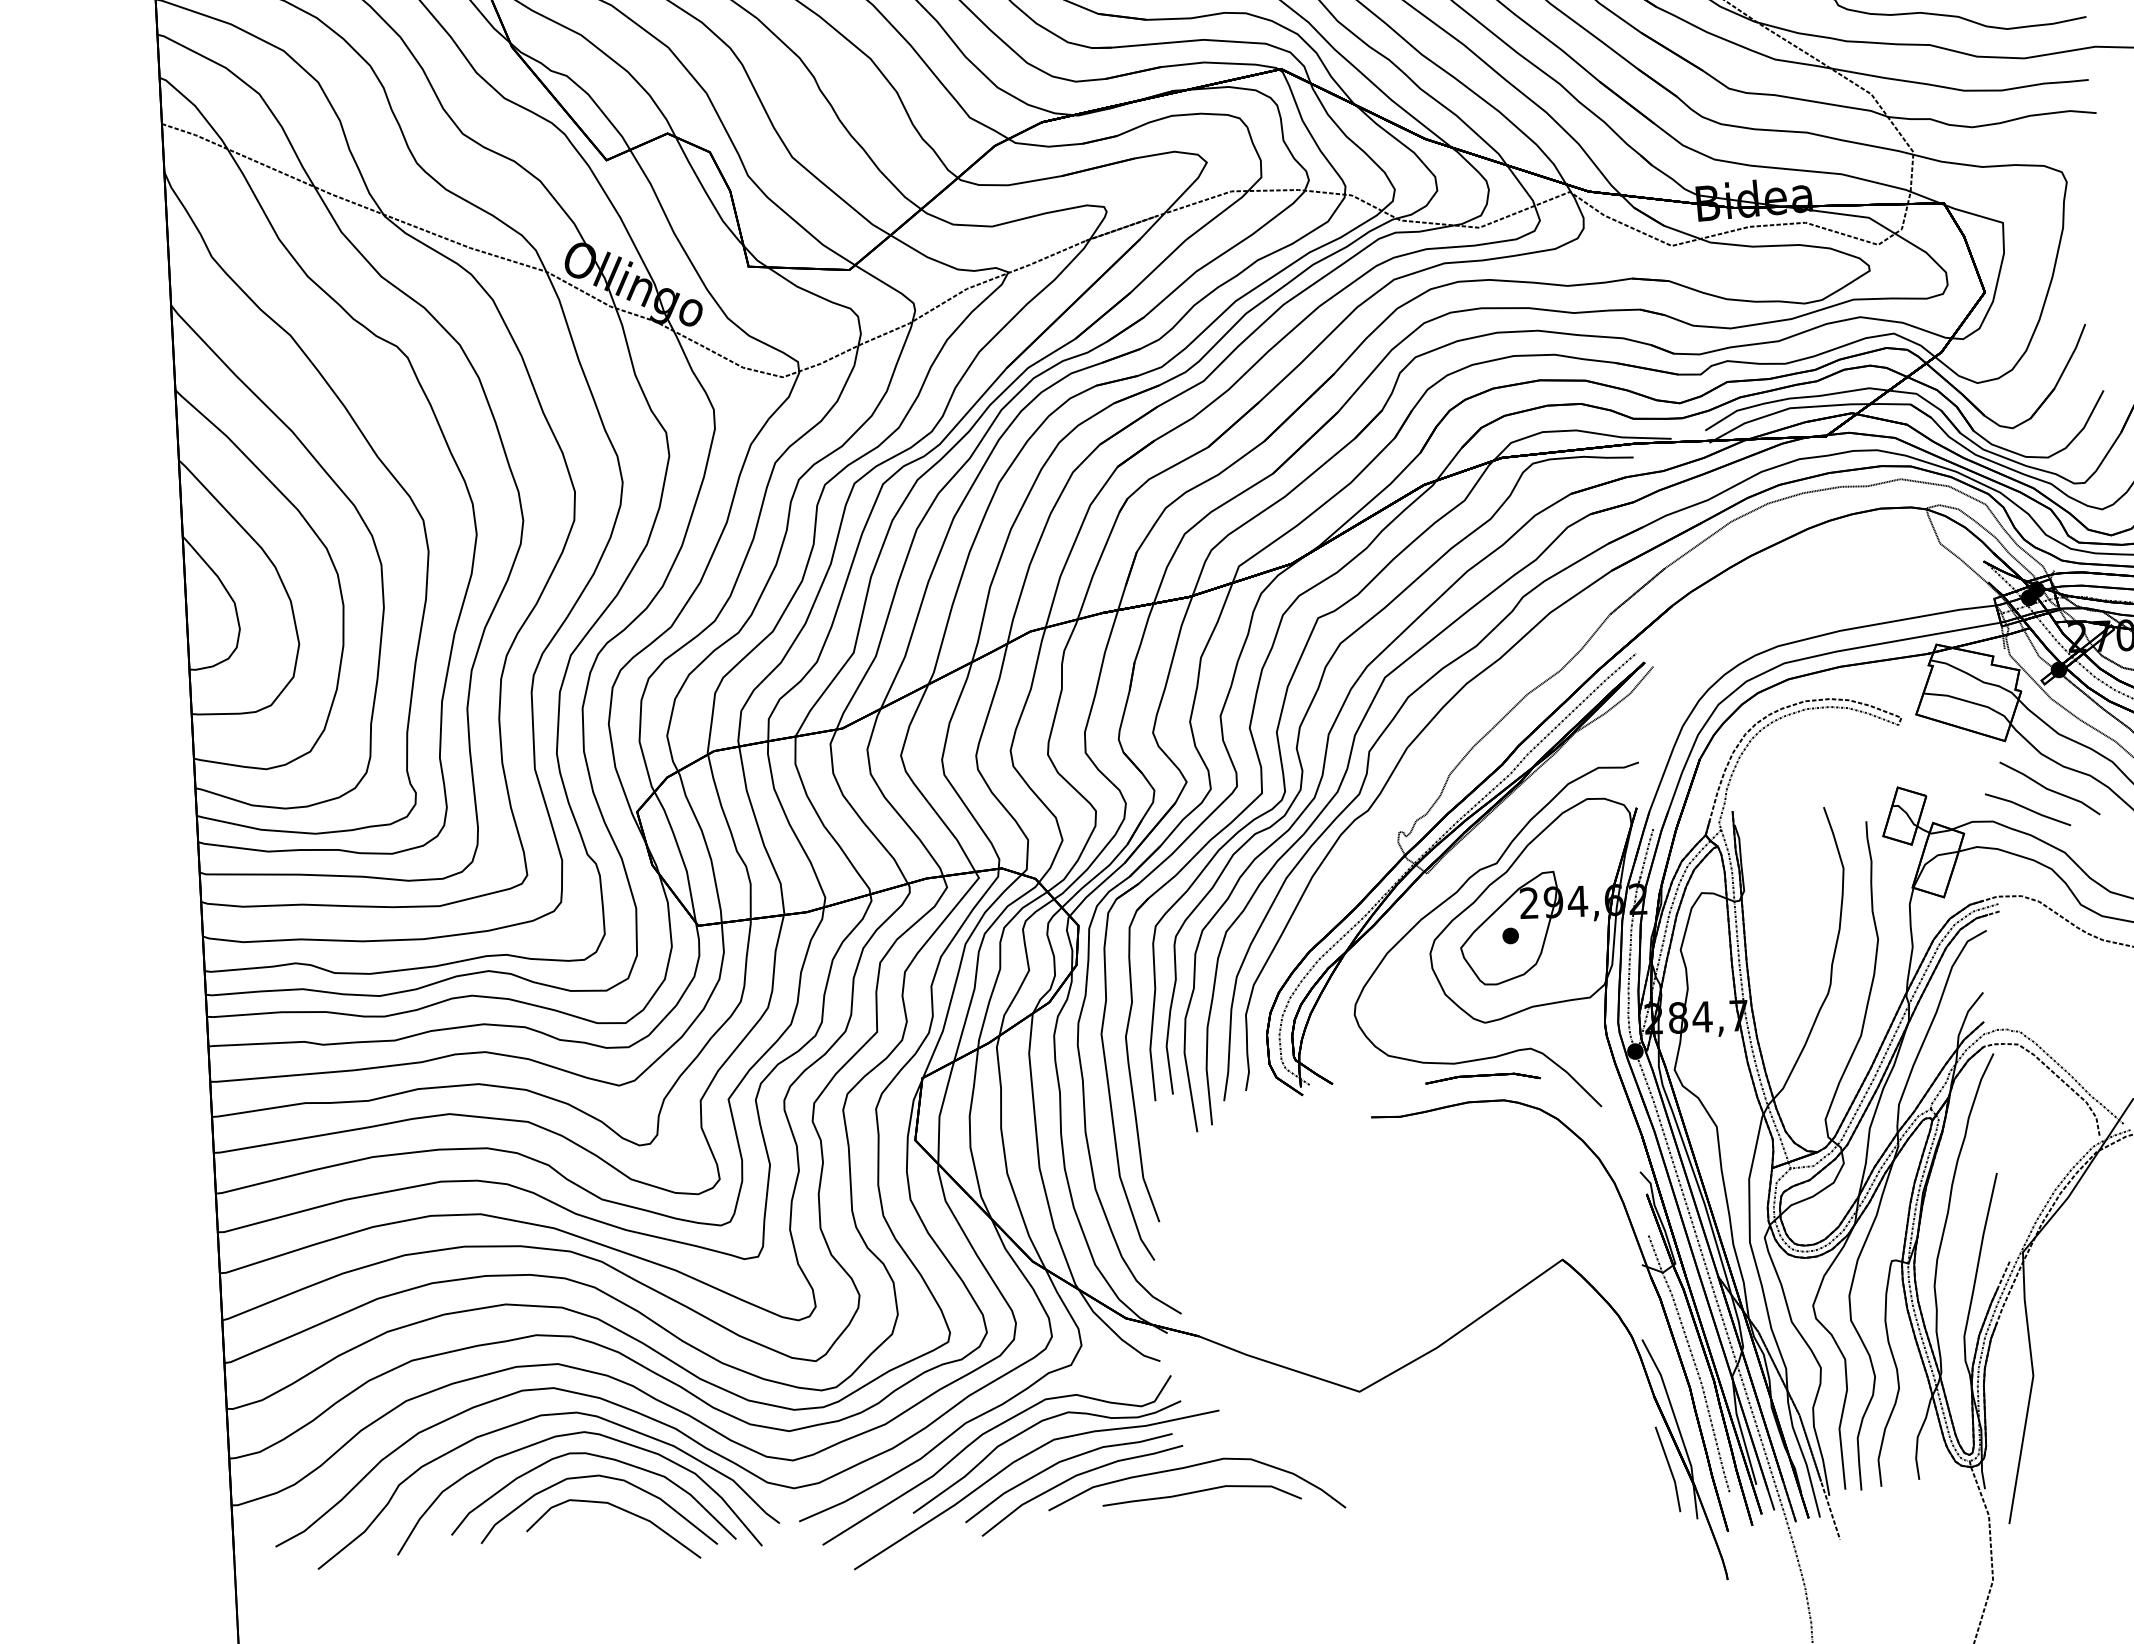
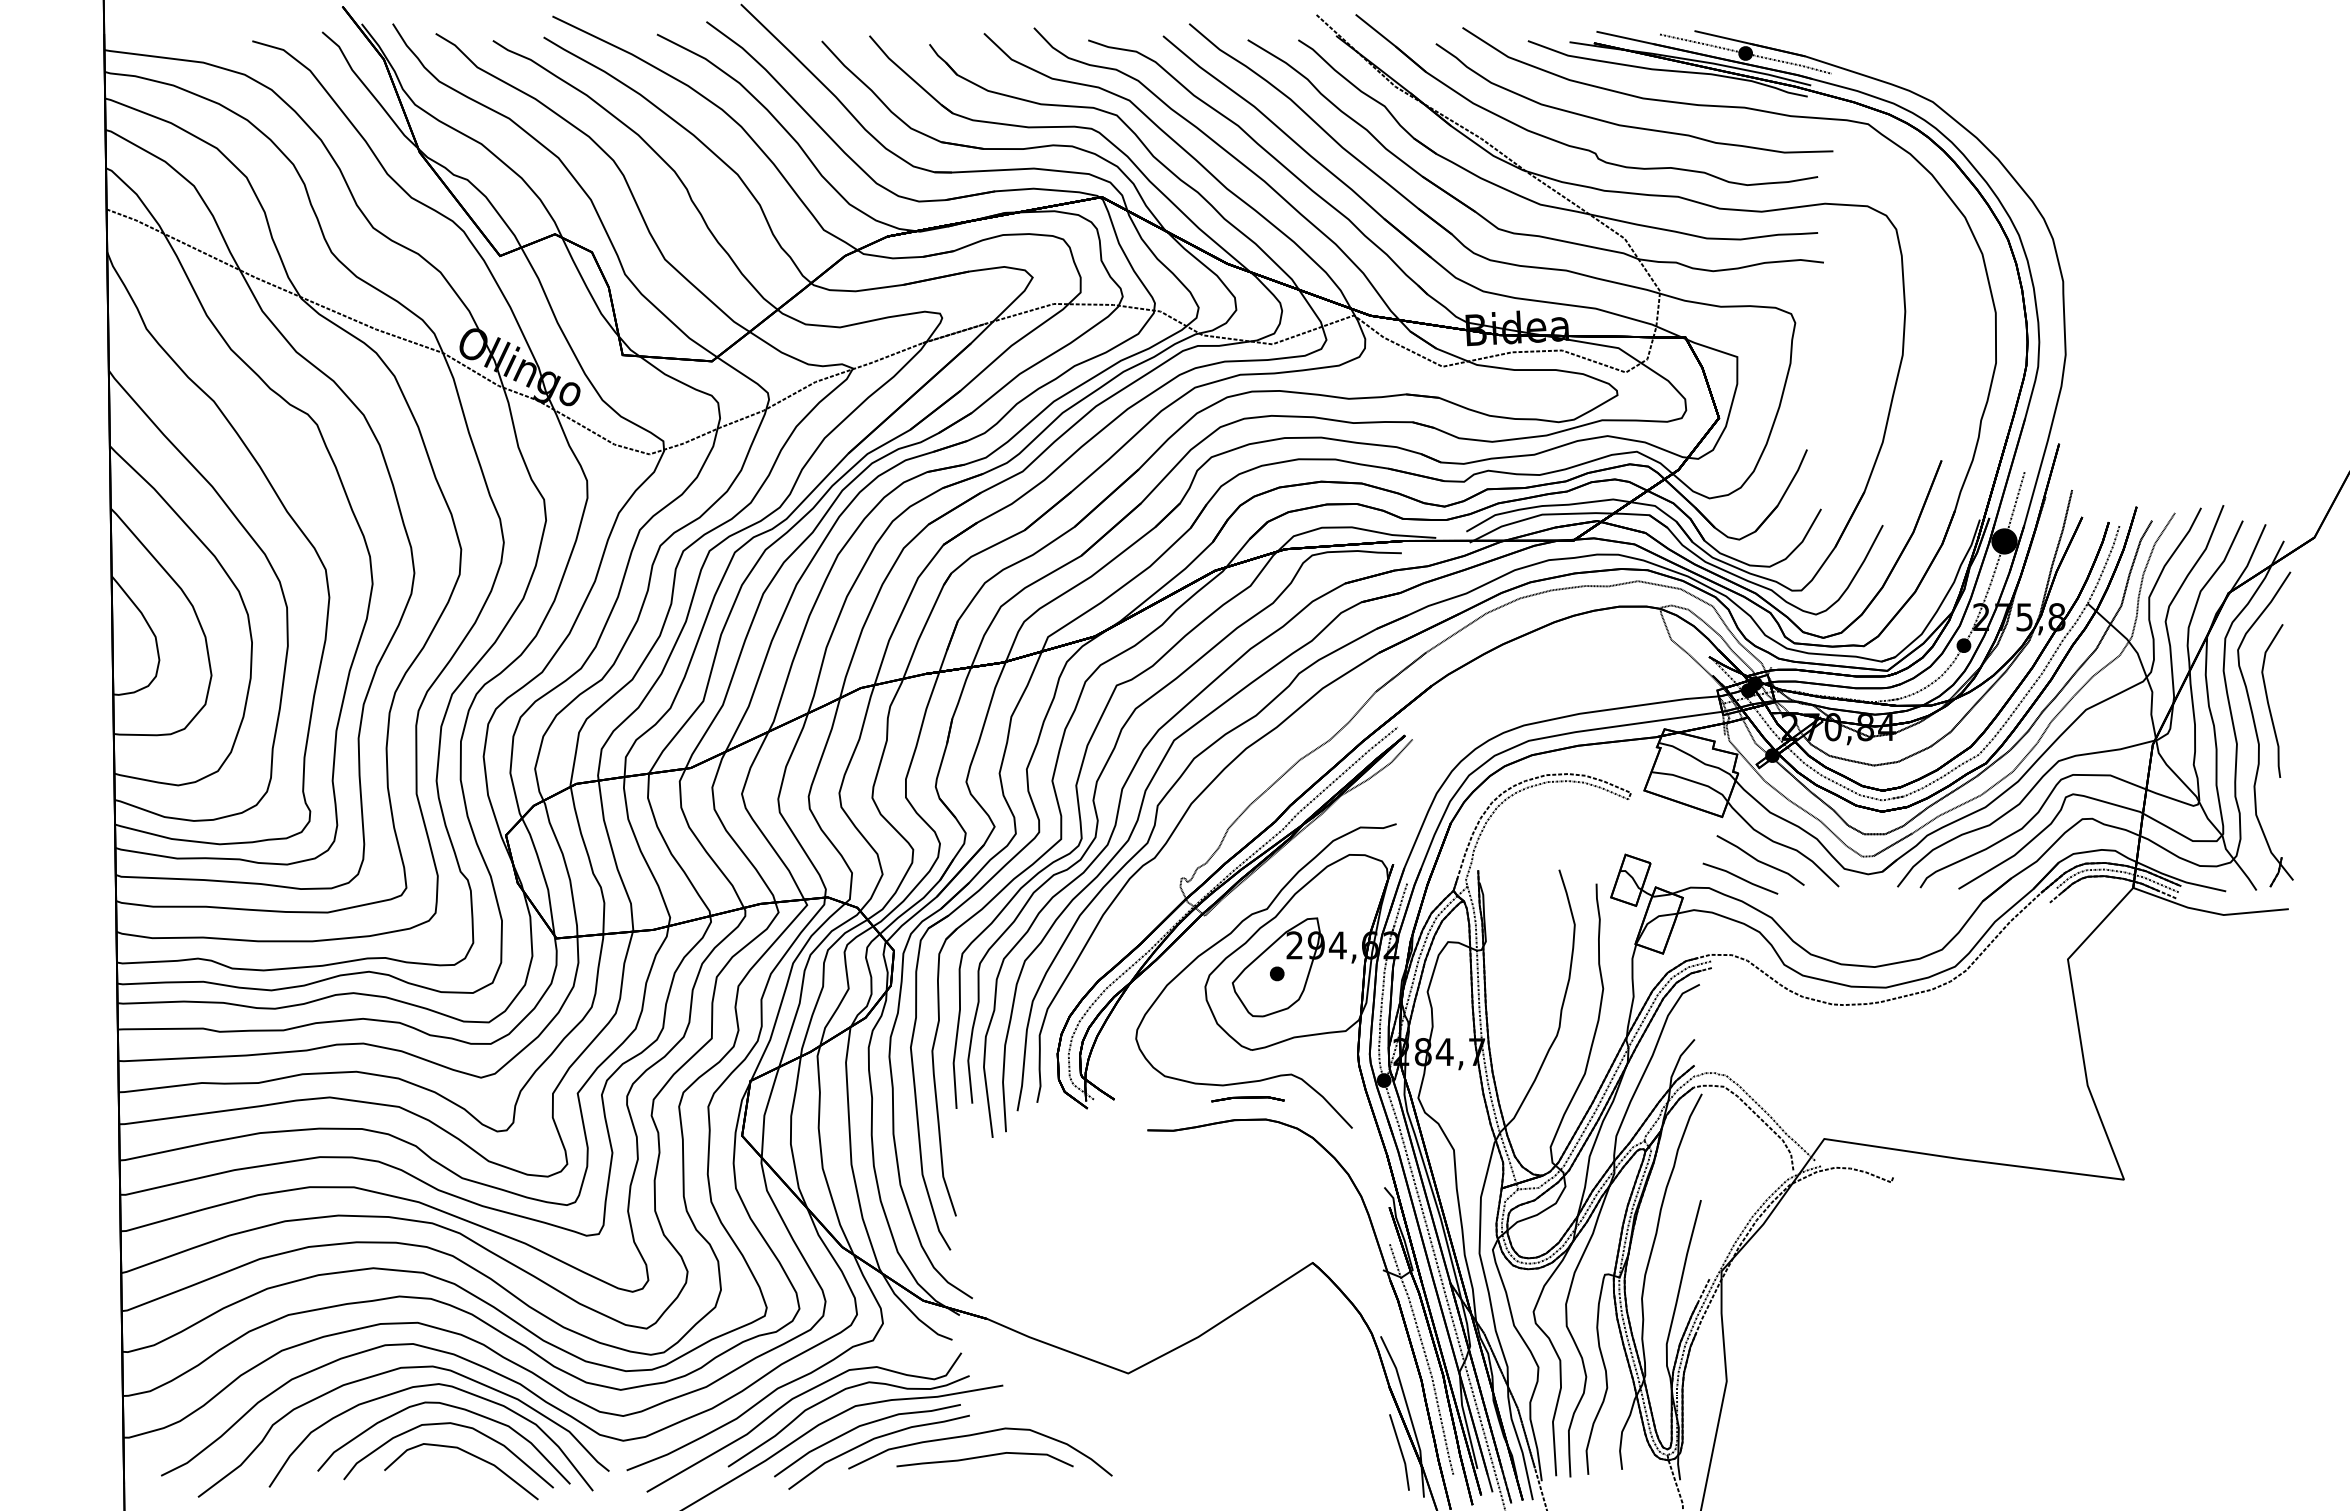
part: (1482, 1078) -> (1247, 1099), size x0.71

